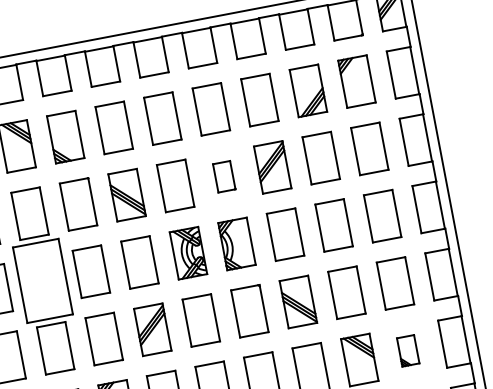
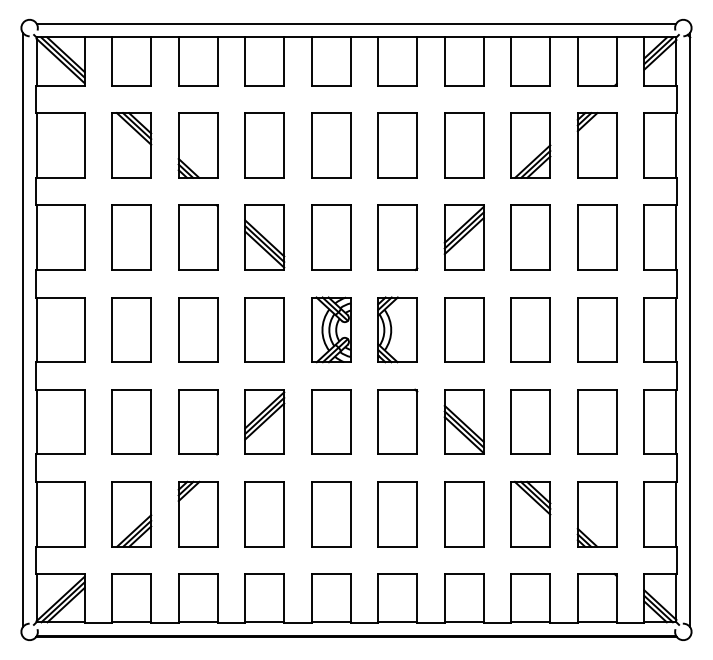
part: (223, 176) -> (397, 237), size x1.67
part: (42, 280) -> (131, 329), size x0.62
part: (407, 351) -> (596, 514), size x1.67

